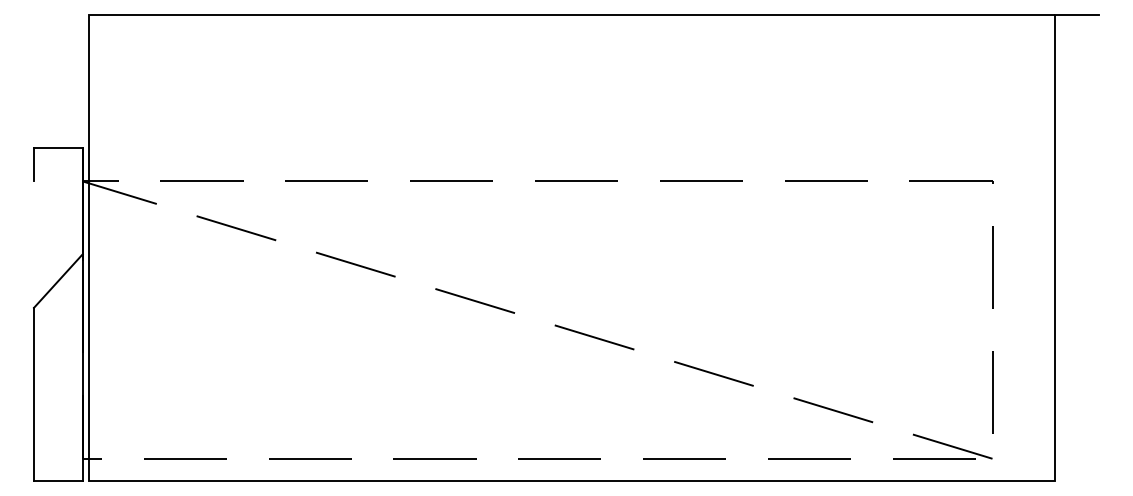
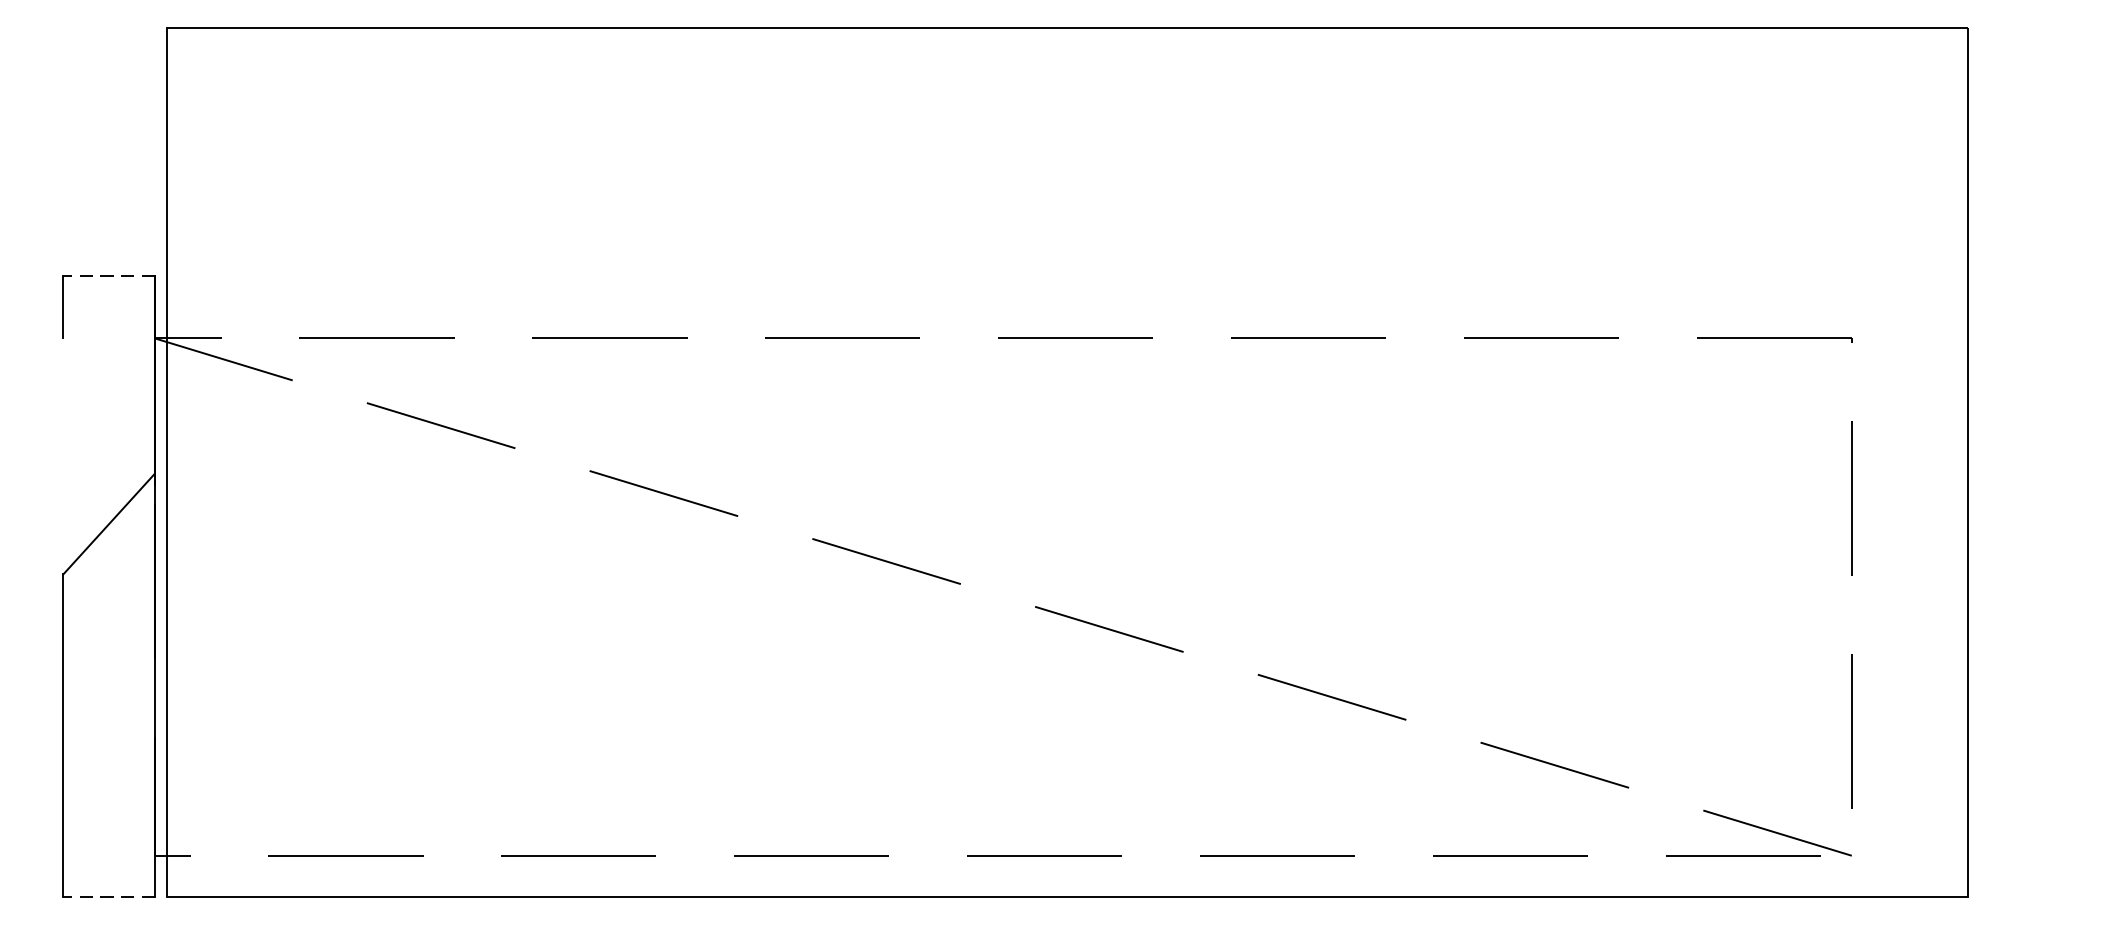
line: (1076, 15) -> (2008, 28), removed
line: (57, 148) -> (107, 276), solid -> dashed
line: (57, 480) -> (107, 896), solid -> dashed

